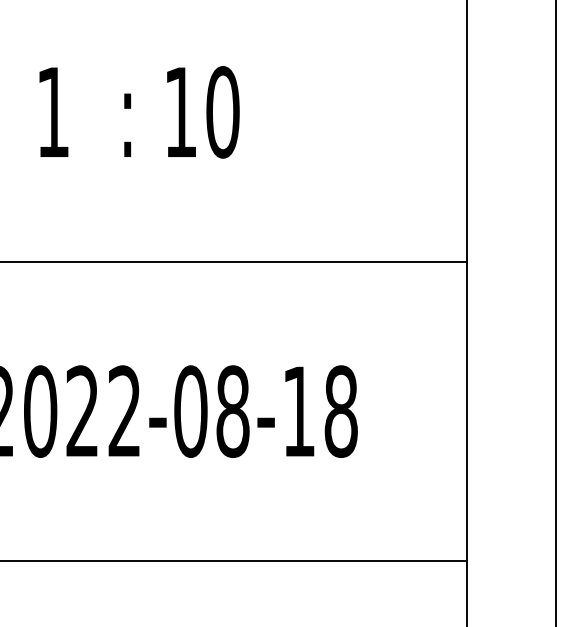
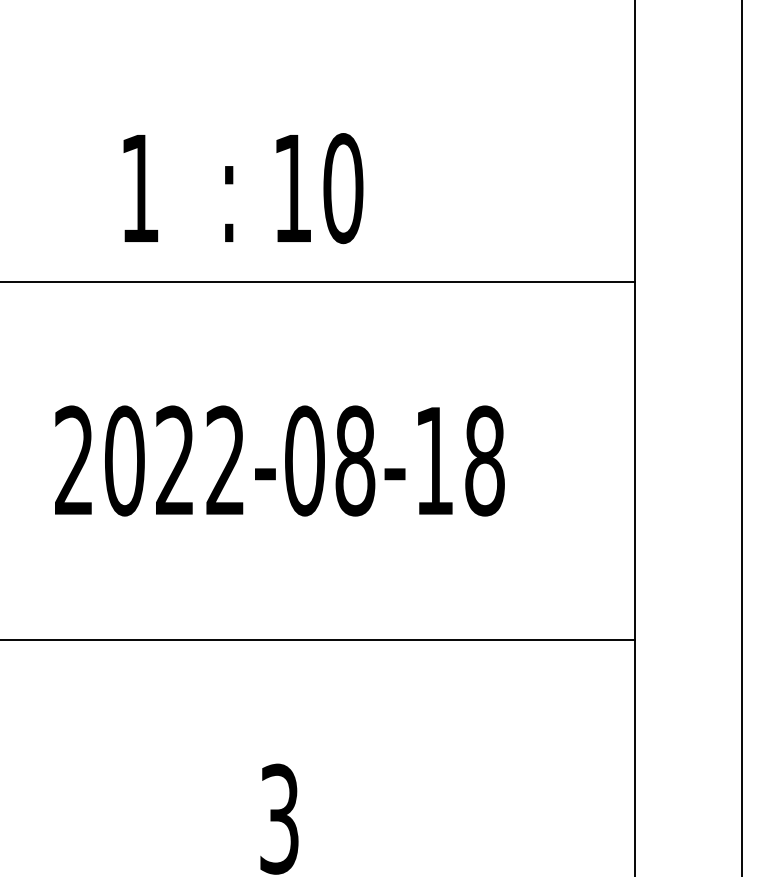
text: (139, 112) -> (243, 188), moved

